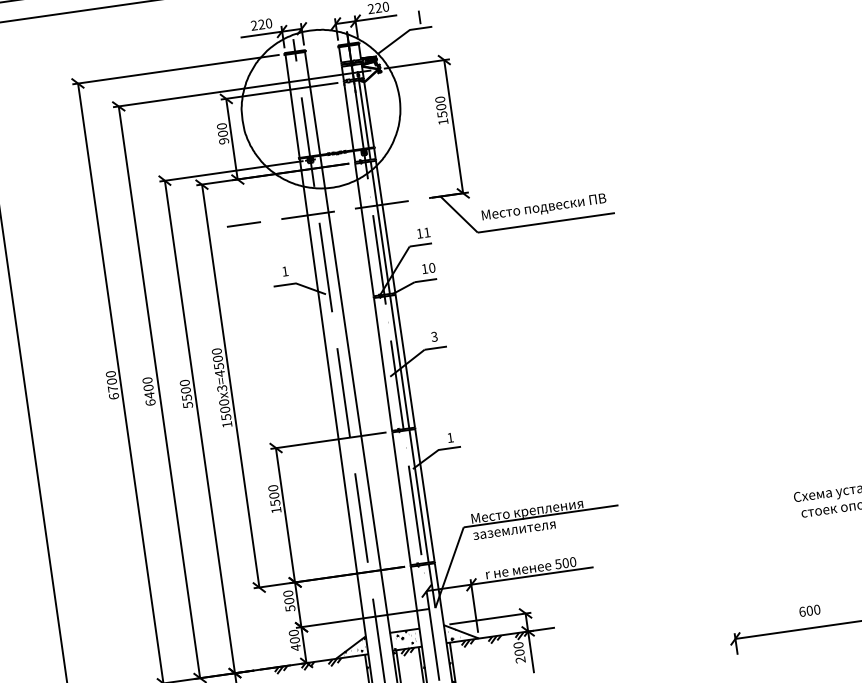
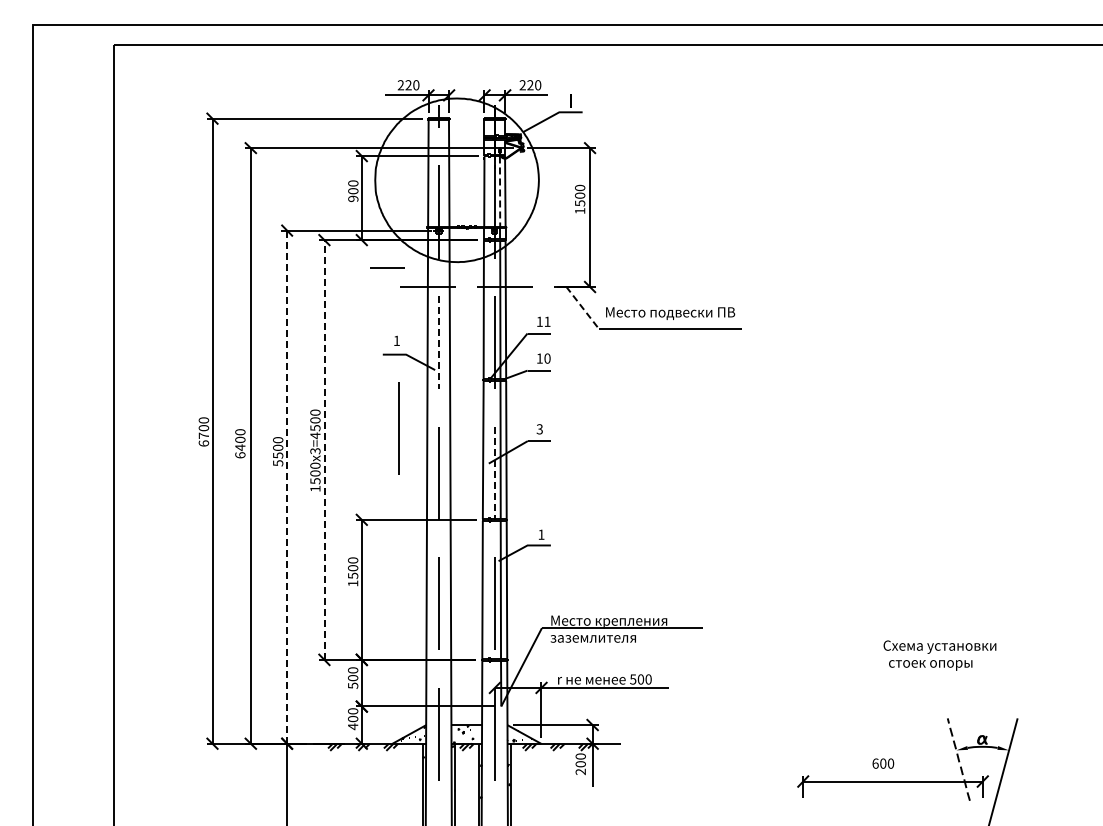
line: (364, 114) -> (500, 192), solid -> dashed
line: (458, 215) -> (582, 308), solid -> dashed
line: (243, 224) -> (387, 267), moved
line: (325, 267) -> (438, 342), solid -> dashed
line: (298, 355) -> (398, 428), added
line: (230, 385) -> (324, 449), solid -> dashed
line: (397, 385) -> (494, 473), solid -> dashed
line: (200, 427) -> (287, 487), solid -> dashed

